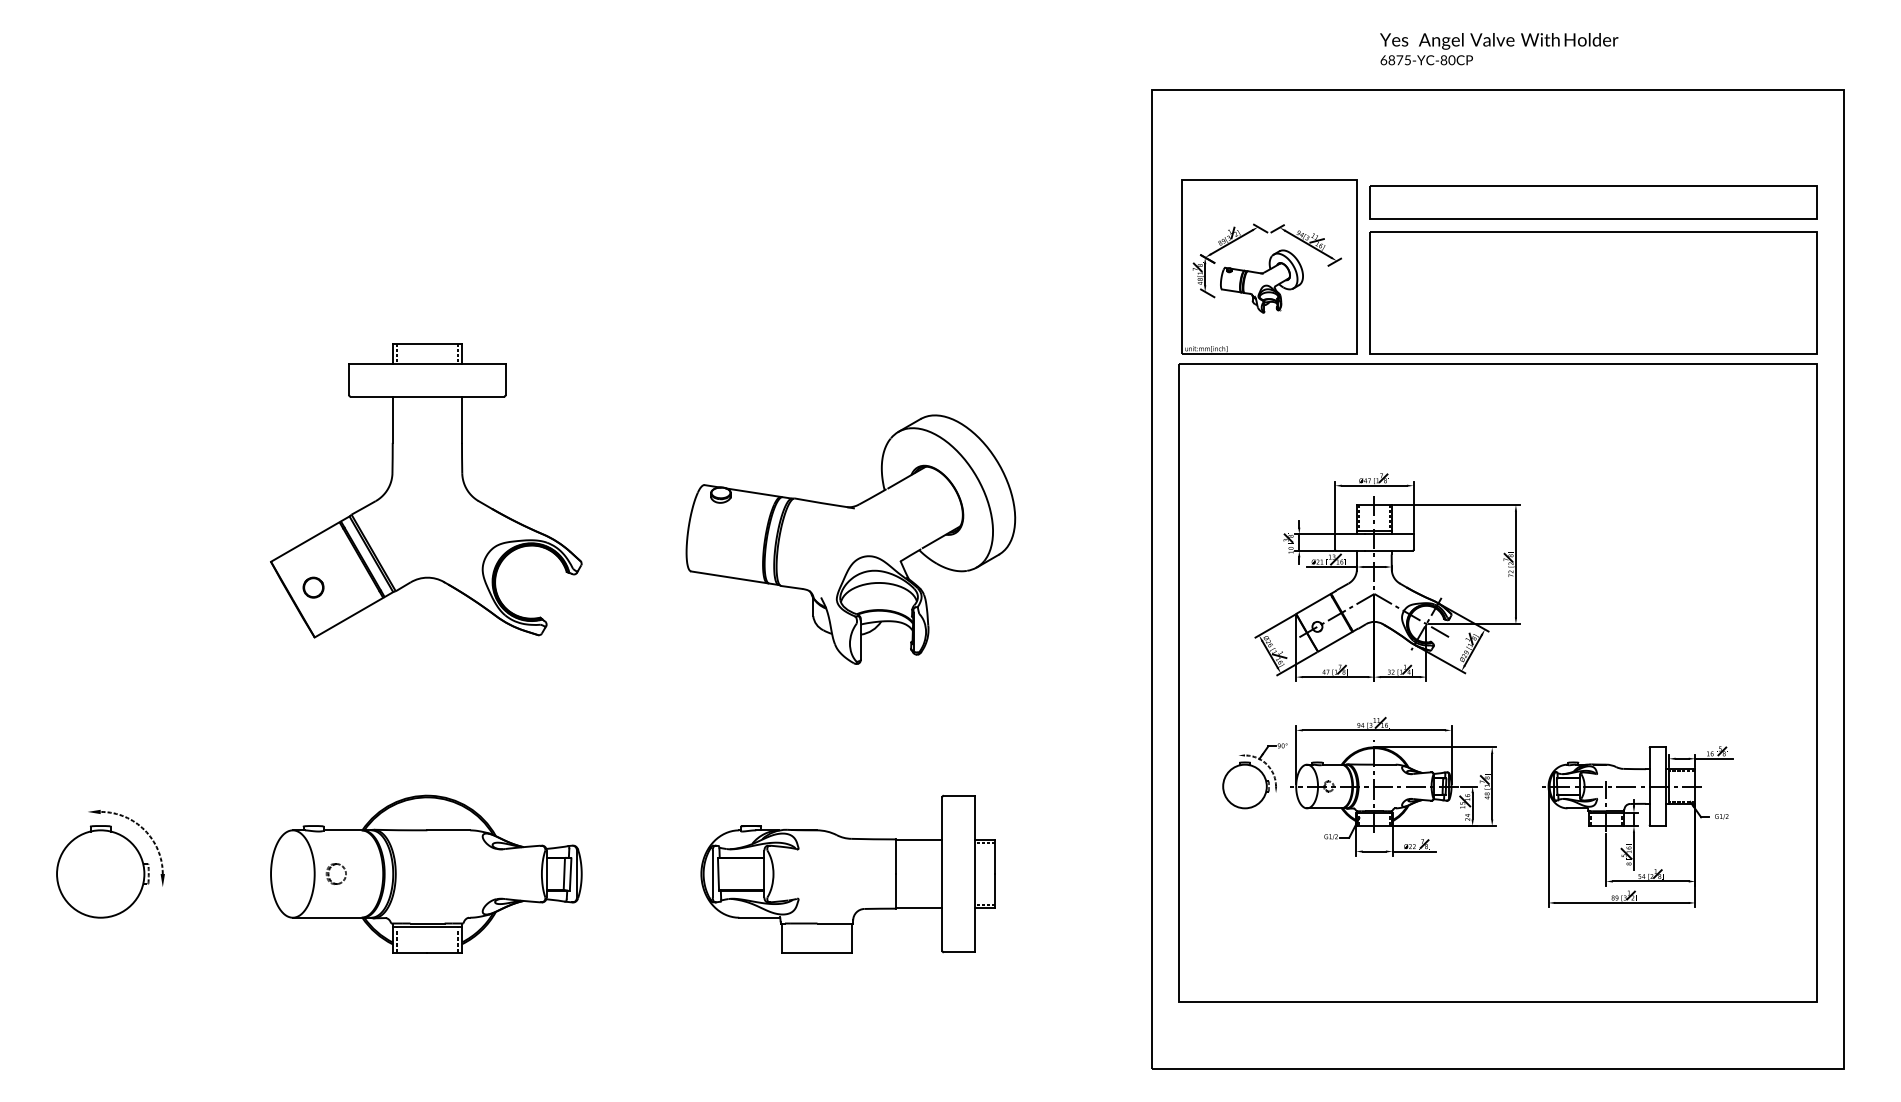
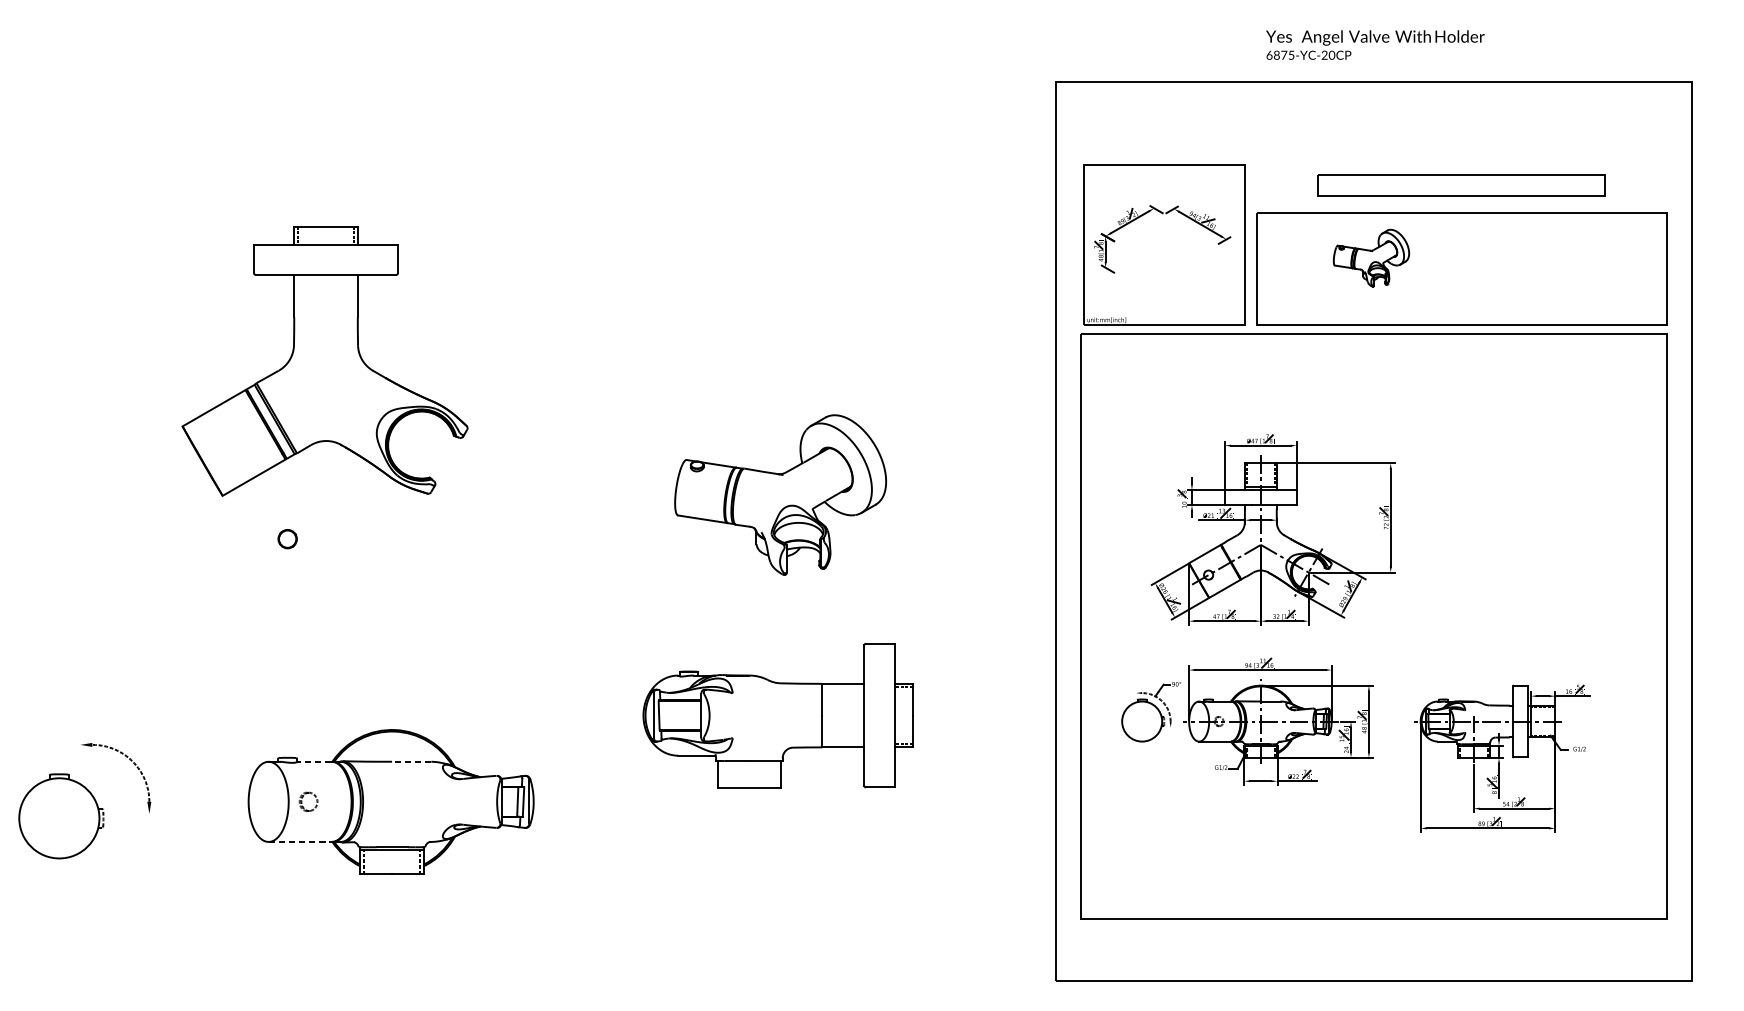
text: (1443, 60) -> (1324, 55), 6875-YC-80CP -> 6875-YC-20CP
part: (1593, 202) -> (1461, 185), size x0.7
part: (1261, 281) -> (1371, 258), moved
part: (426, 490) -> (325, 361), moved
part: (850, 539) -> (780, 494), size x0.7
line: (342, 830) -> (314, 761), solid -> dashed
line: (448, 830) -> (411, 761), solid -> dashed
part: (102, 871) -> (61, 816), moved
part: (847, 873) -> (777, 715), moved
line: (327, 917) -> (300, 841), solid -> dashed

